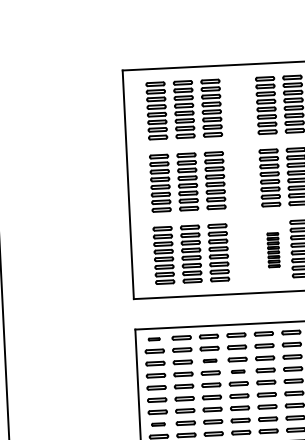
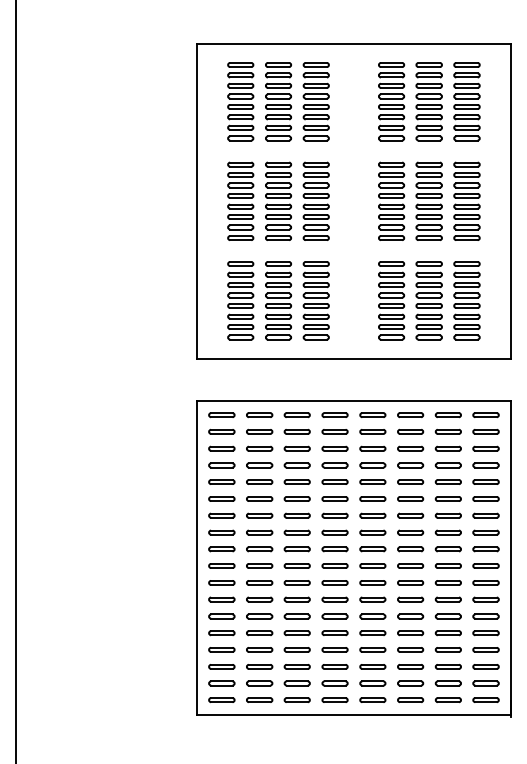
part: (273, 249) -> (391, 300), size x1.67
part: (153, 339) -> (221, 415), size x1.67
part: (209, 360) -> (296, 448), size x1.43
part: (237, 371) -> (334, 465), size x1.43
part: (158, 424) -> (221, 532), size x1.43

